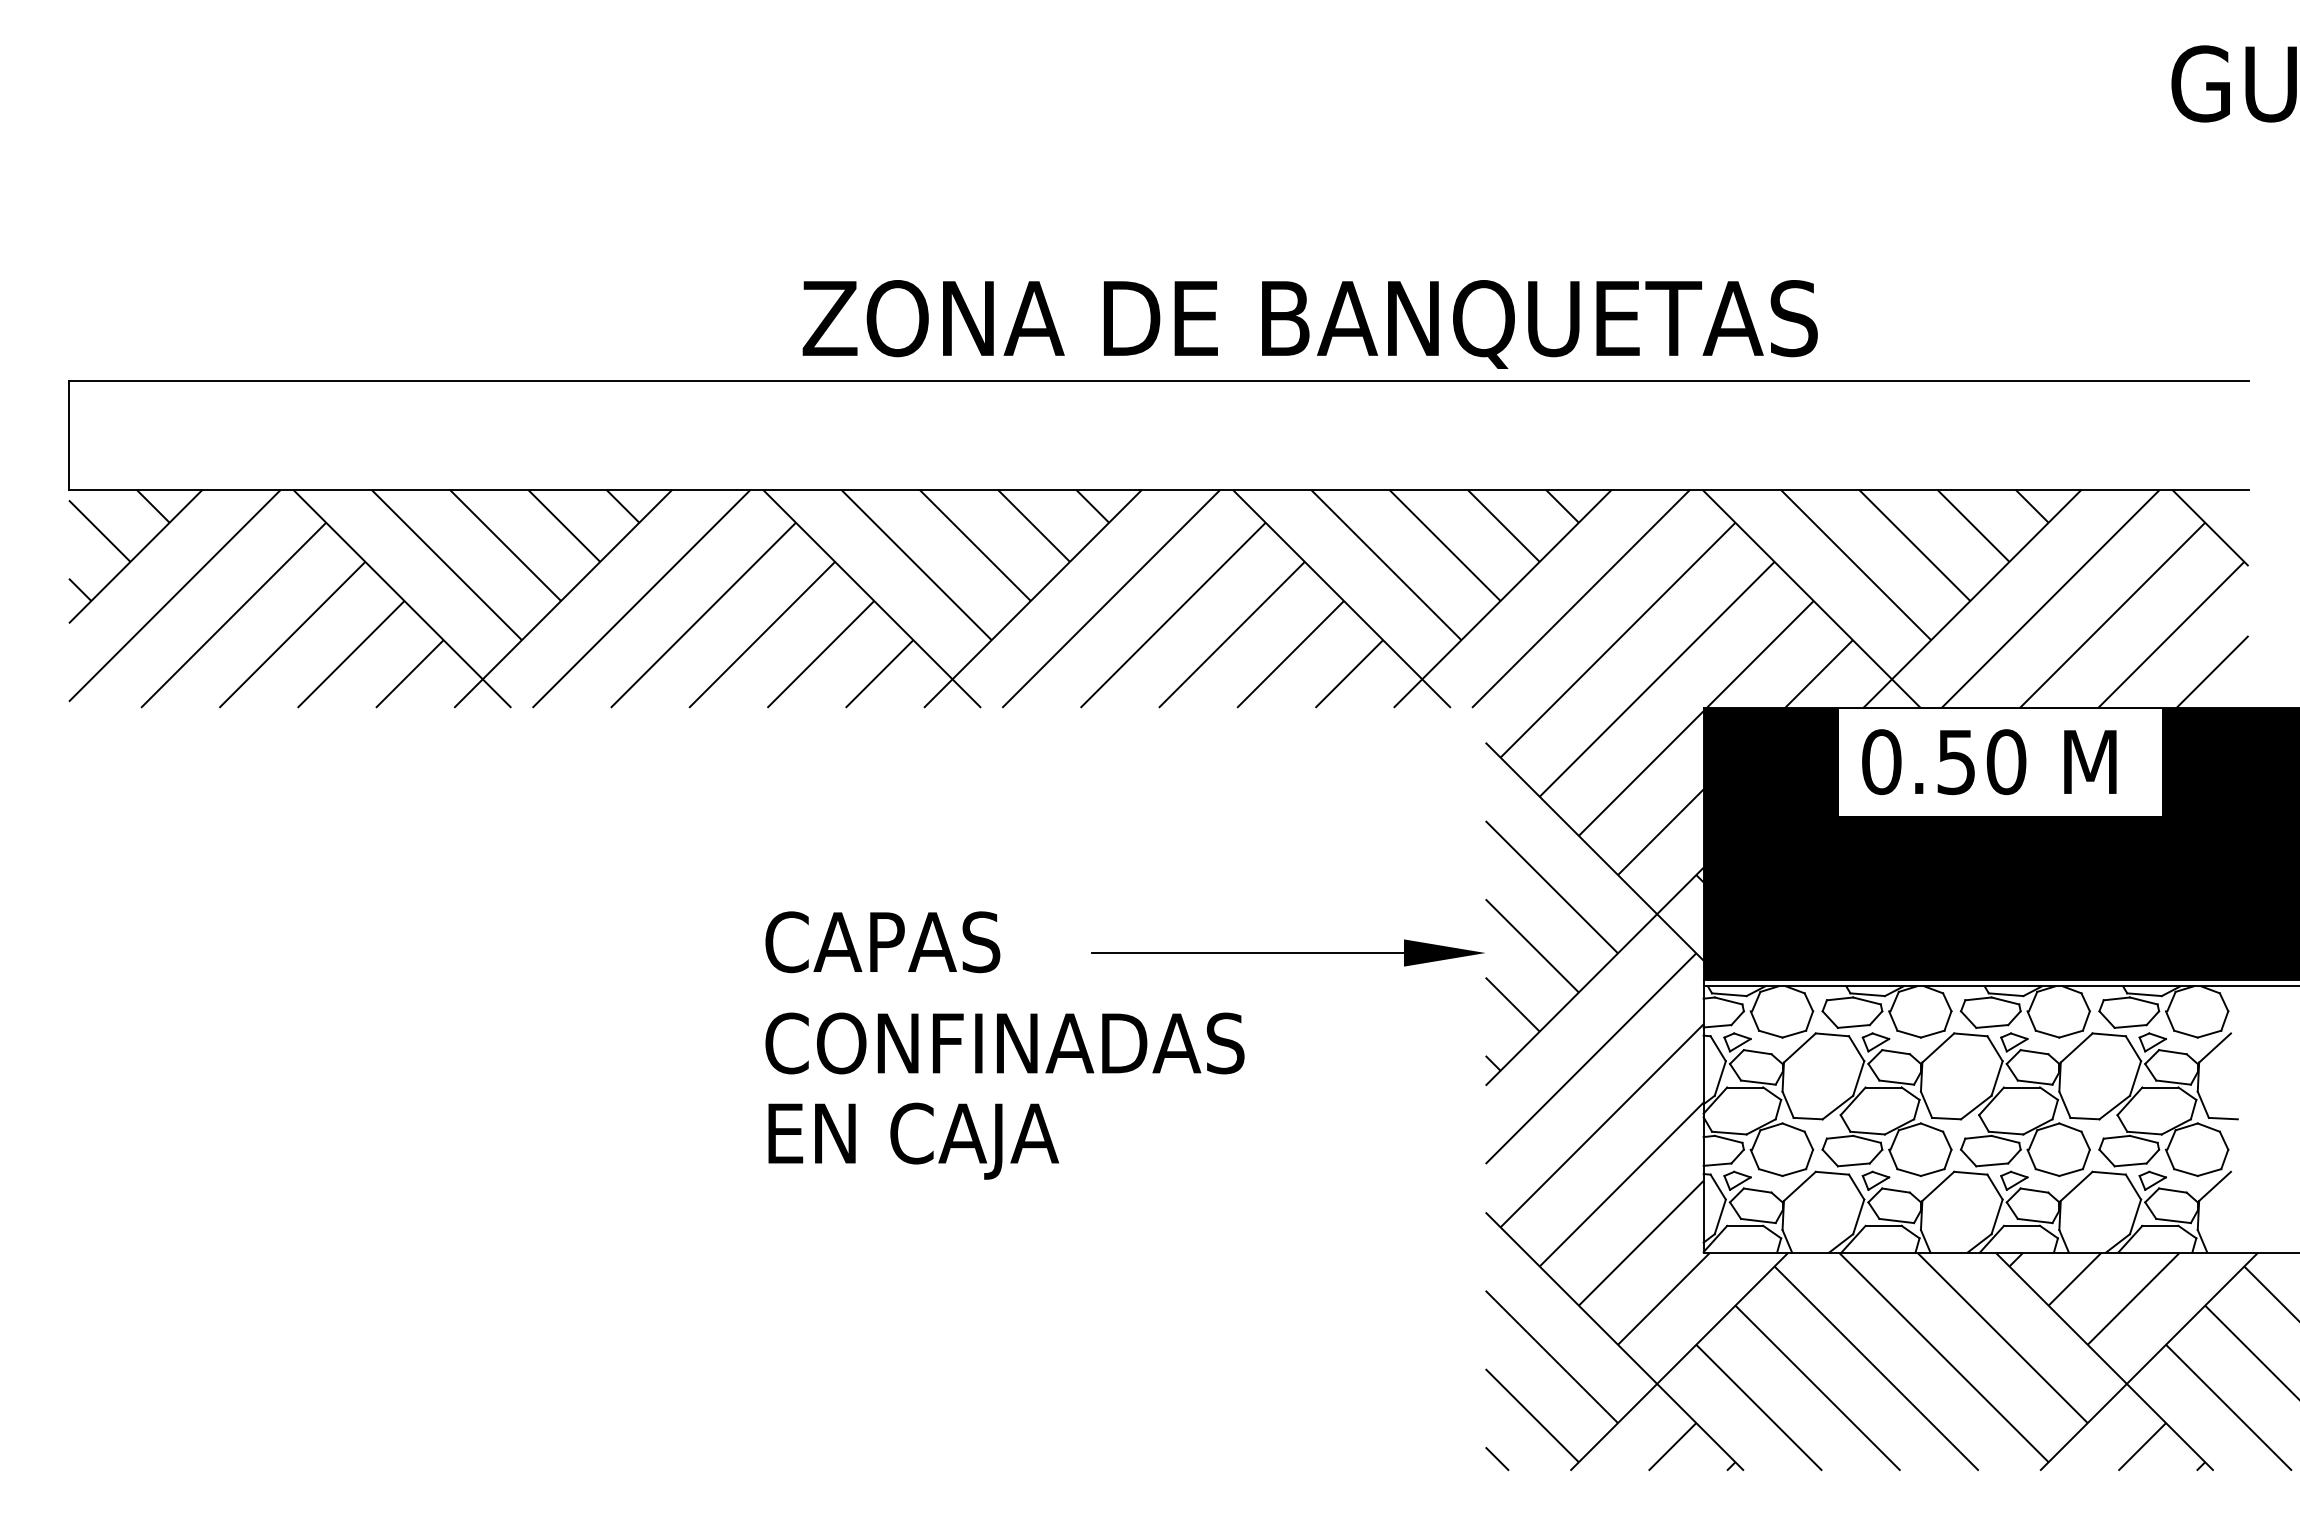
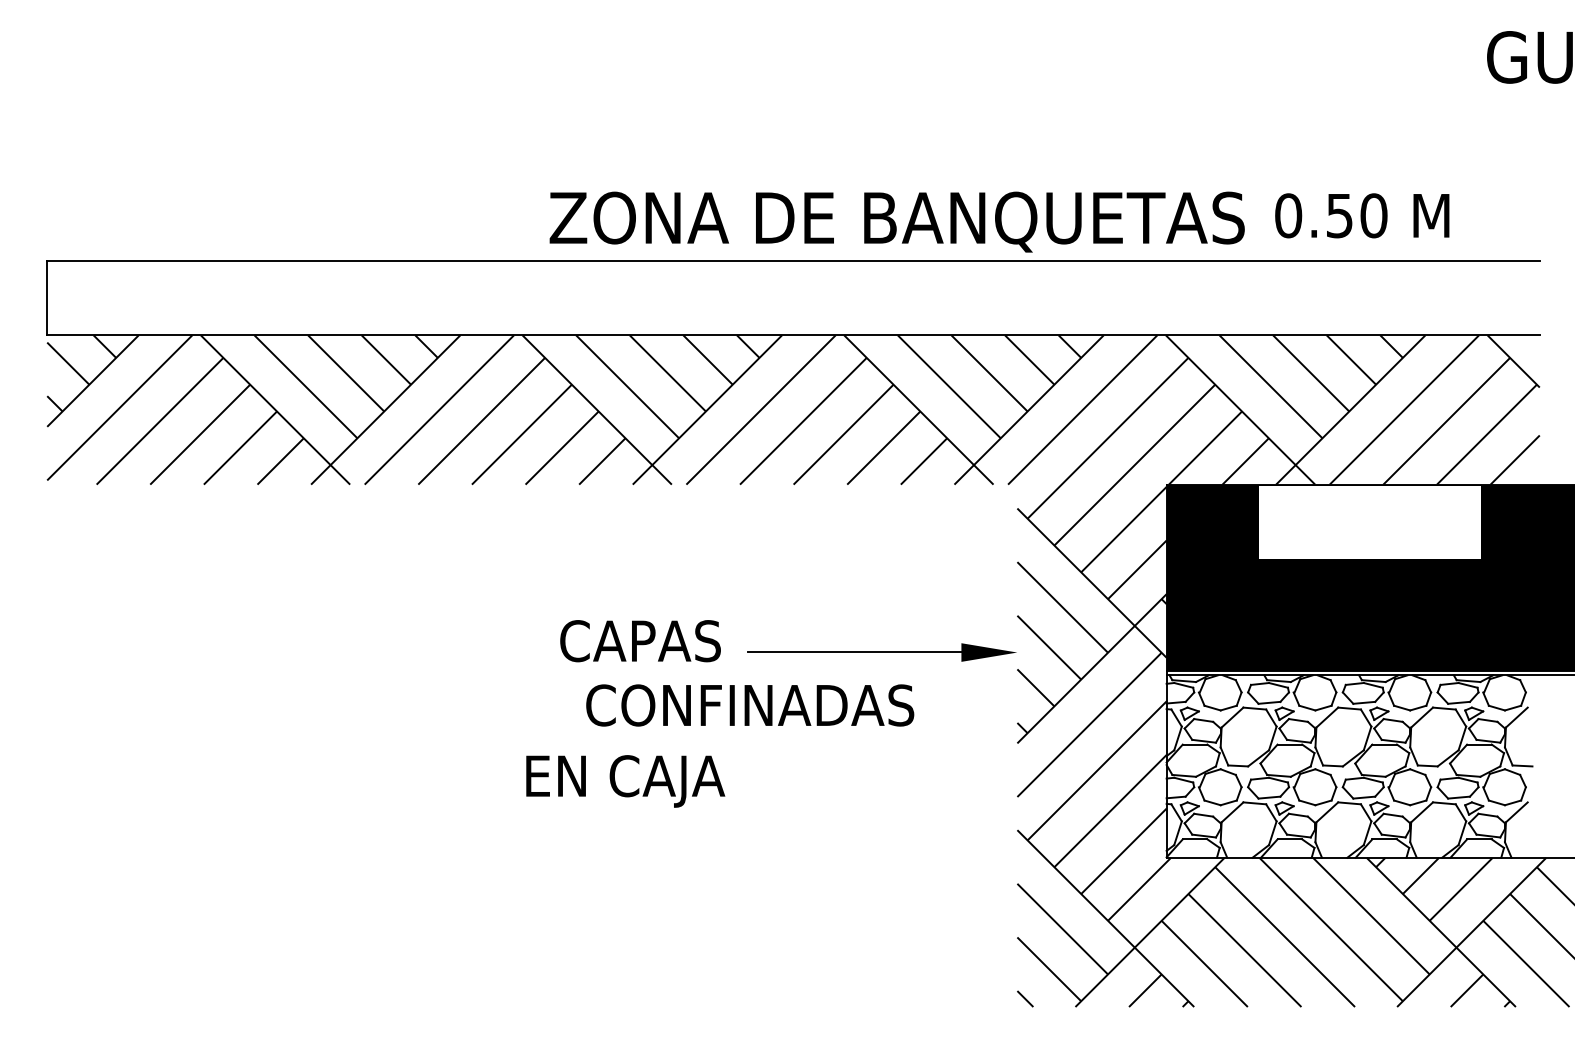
text: (1989, 761) -> (1362, 215), moved
text: (882, 942) -> (640, 641), moved
text: (1005, 1043) -> (750, 705), moved

